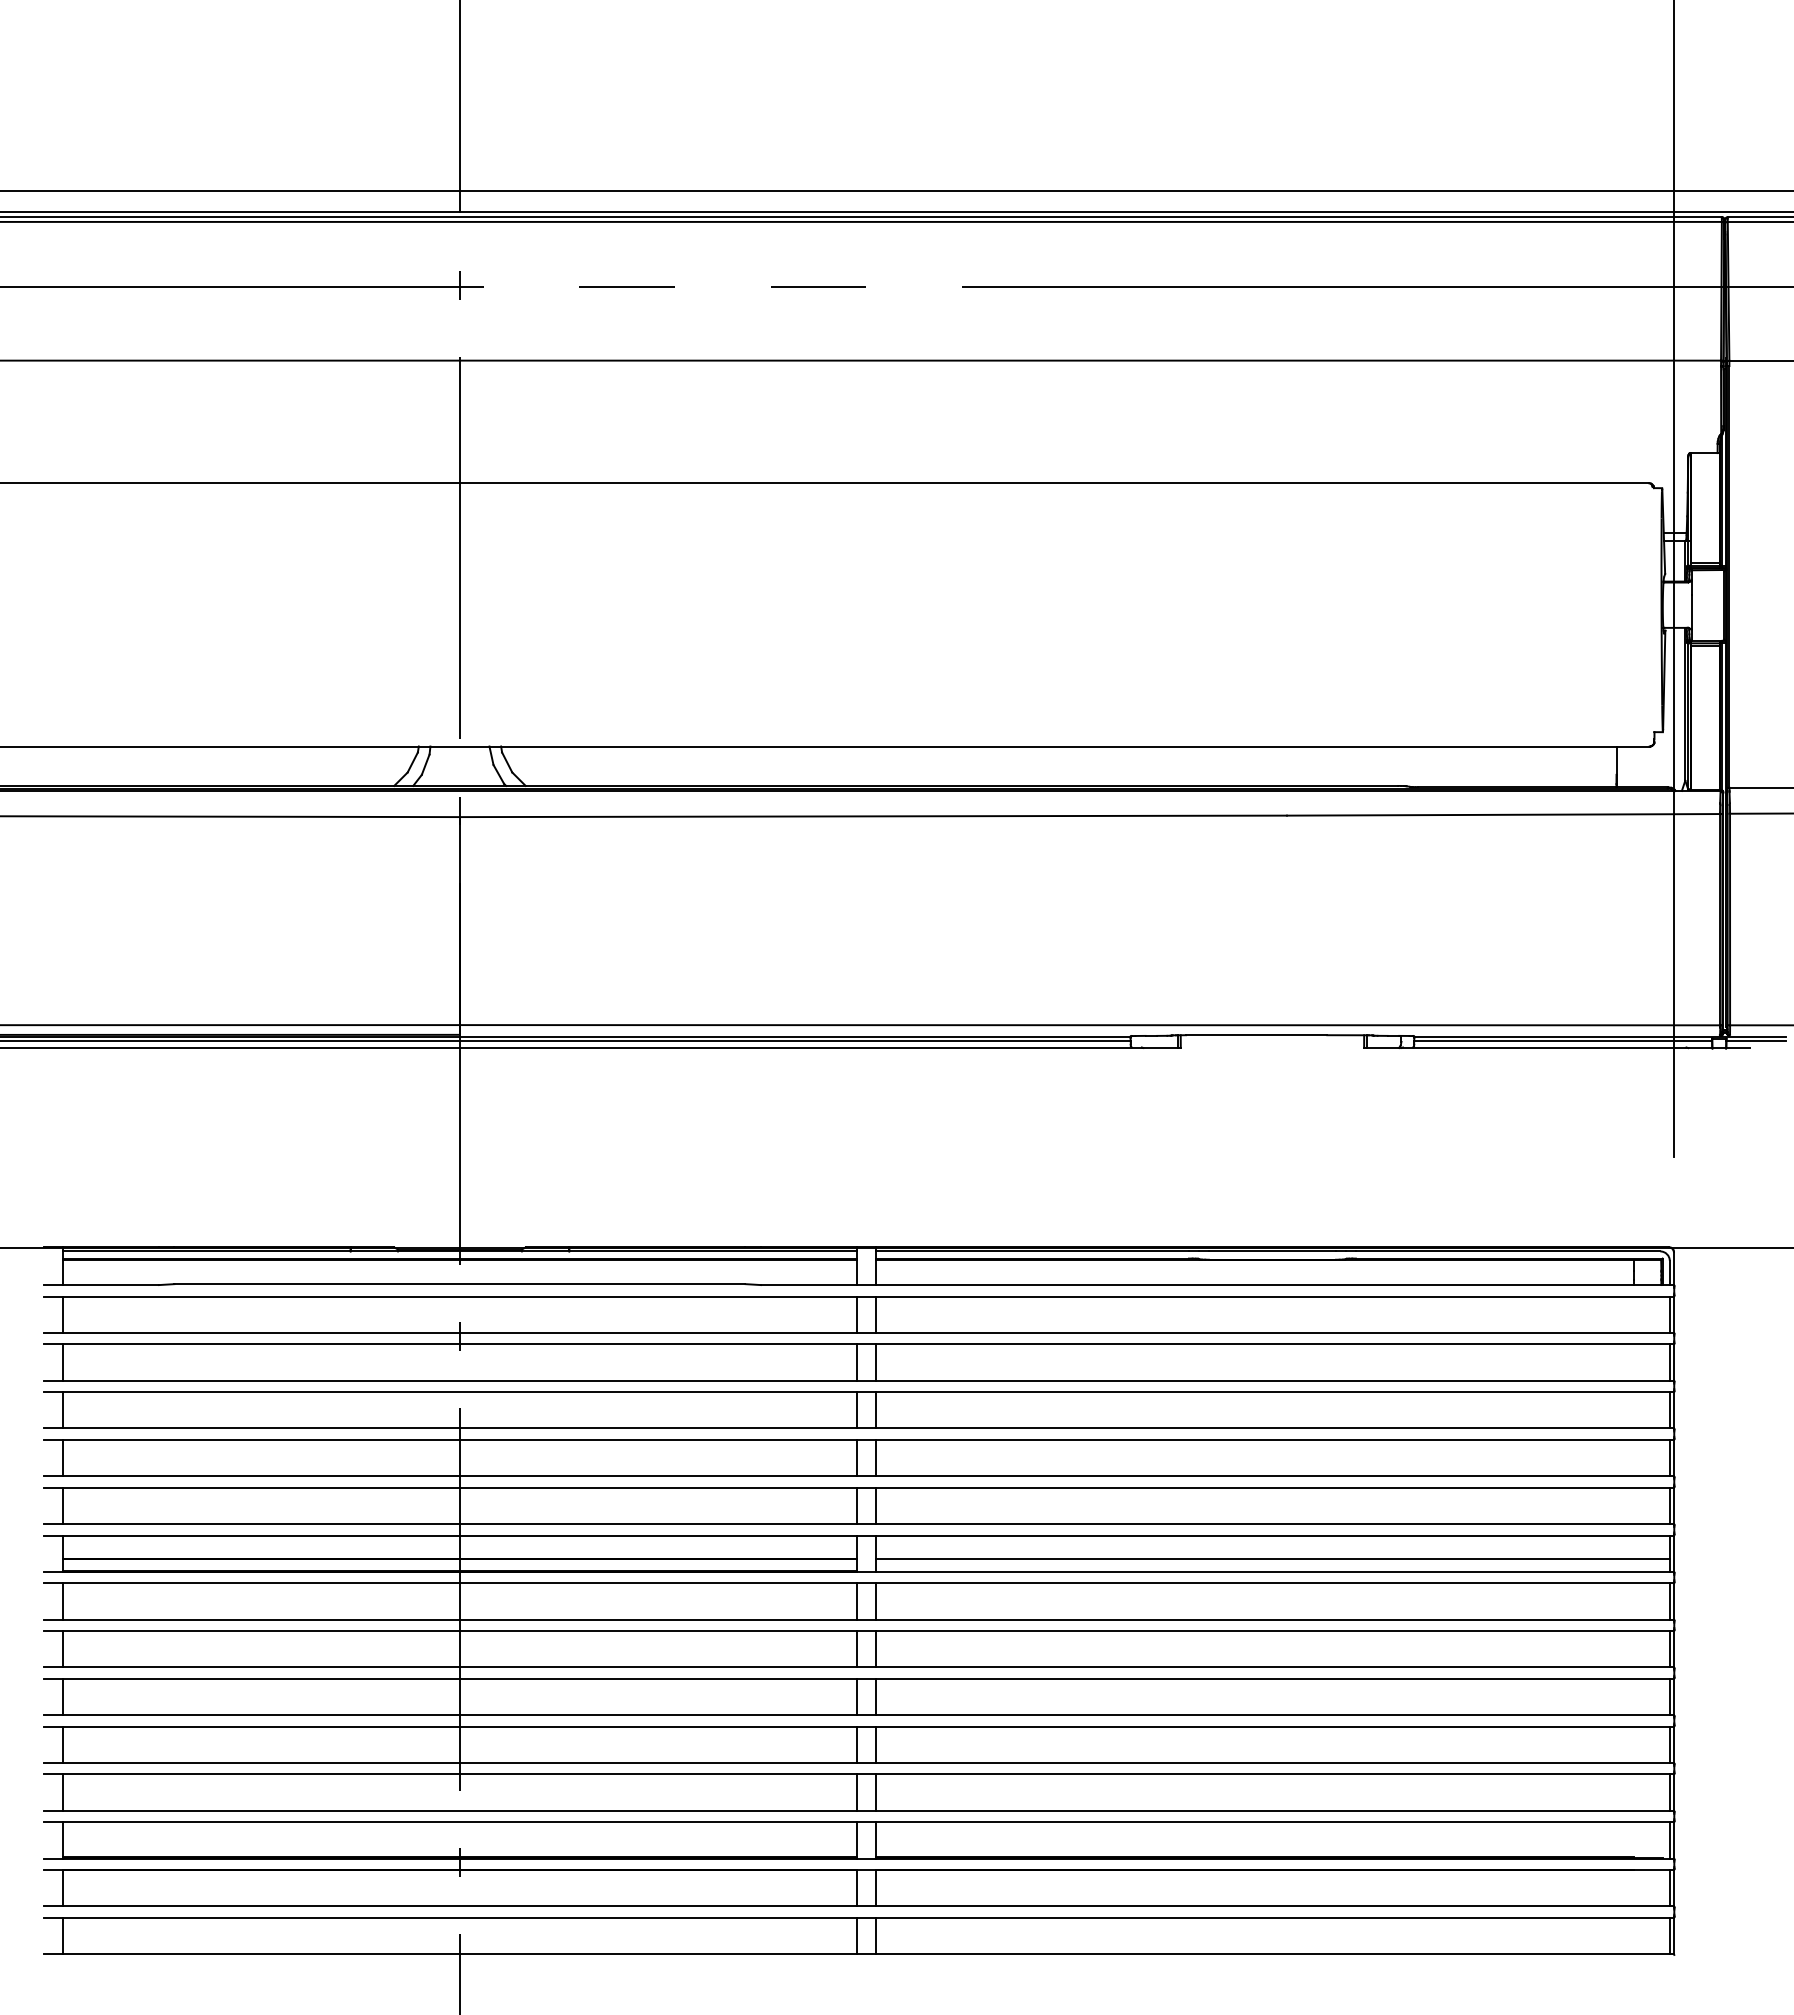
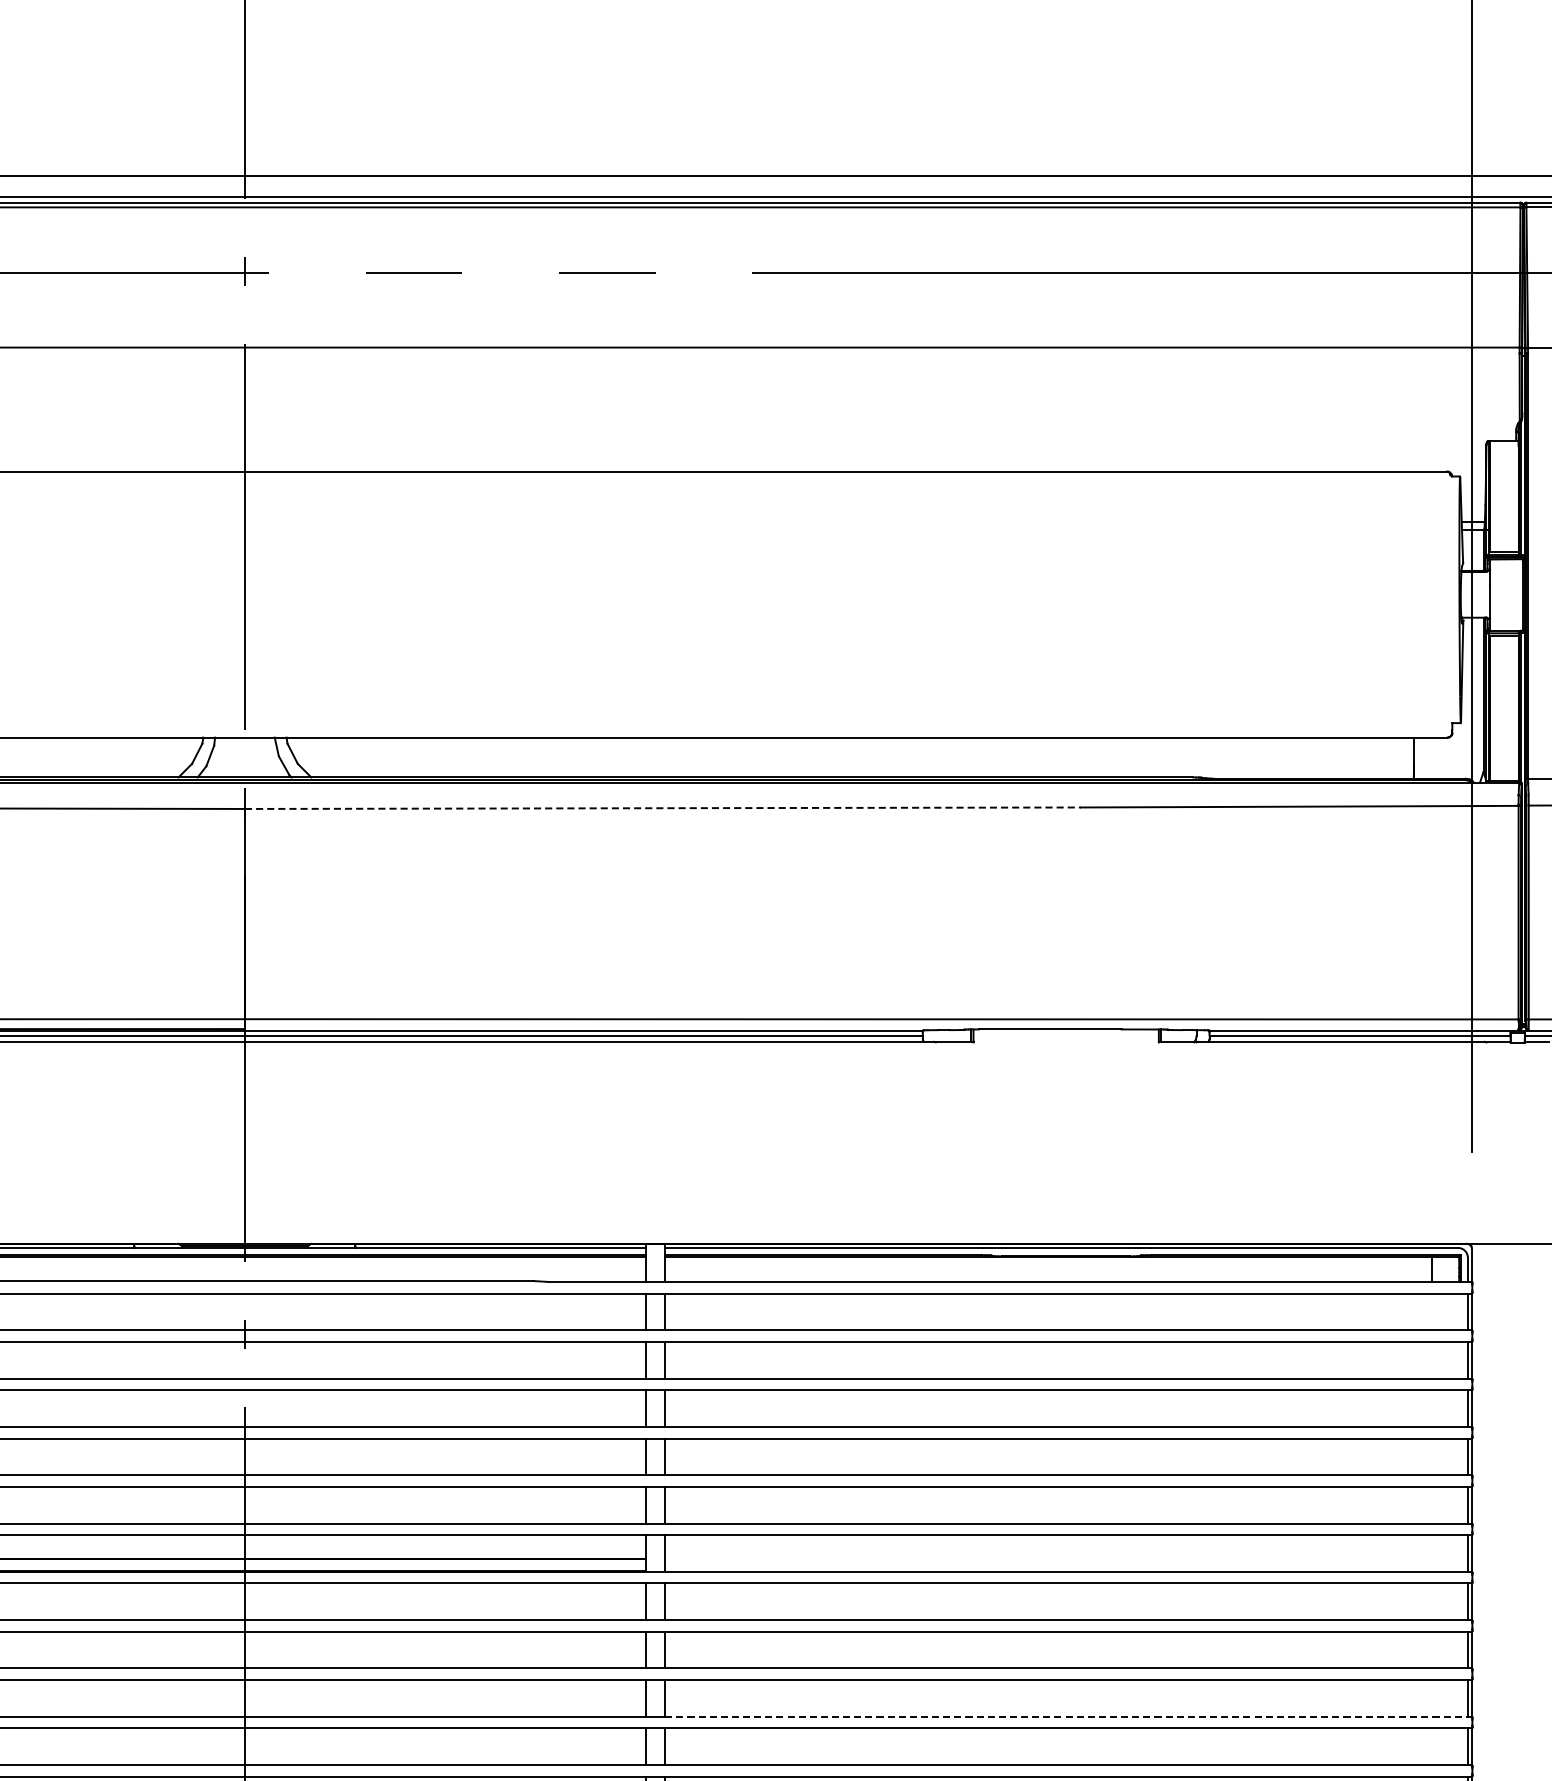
line: (873, 816) -> (662, 808), solid -> dashed
line: (1272, 1559) -> (1066, 1559), removed
line: (1275, 1715) -> (1069, 1717), solid -> dashed

